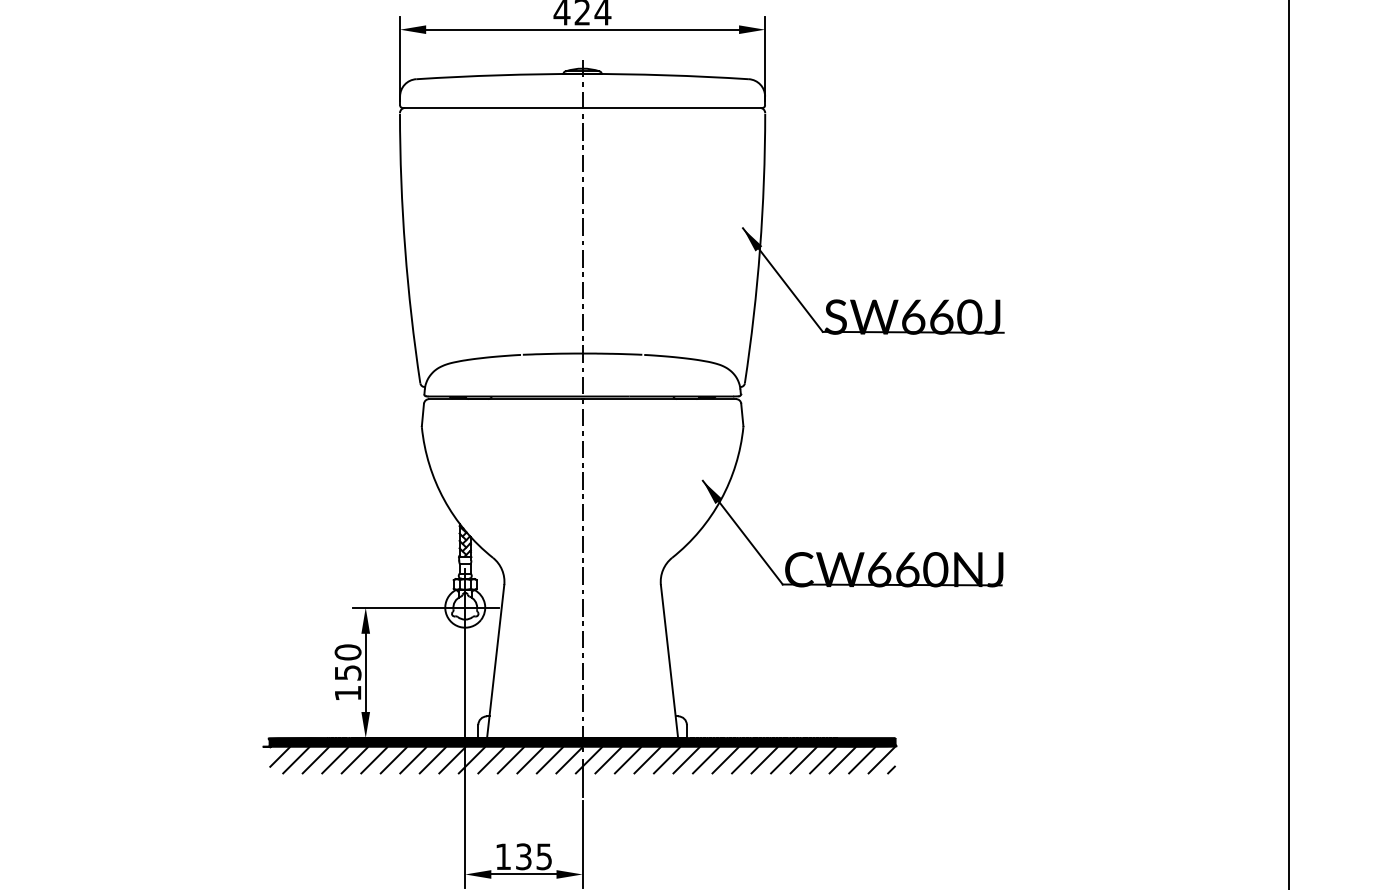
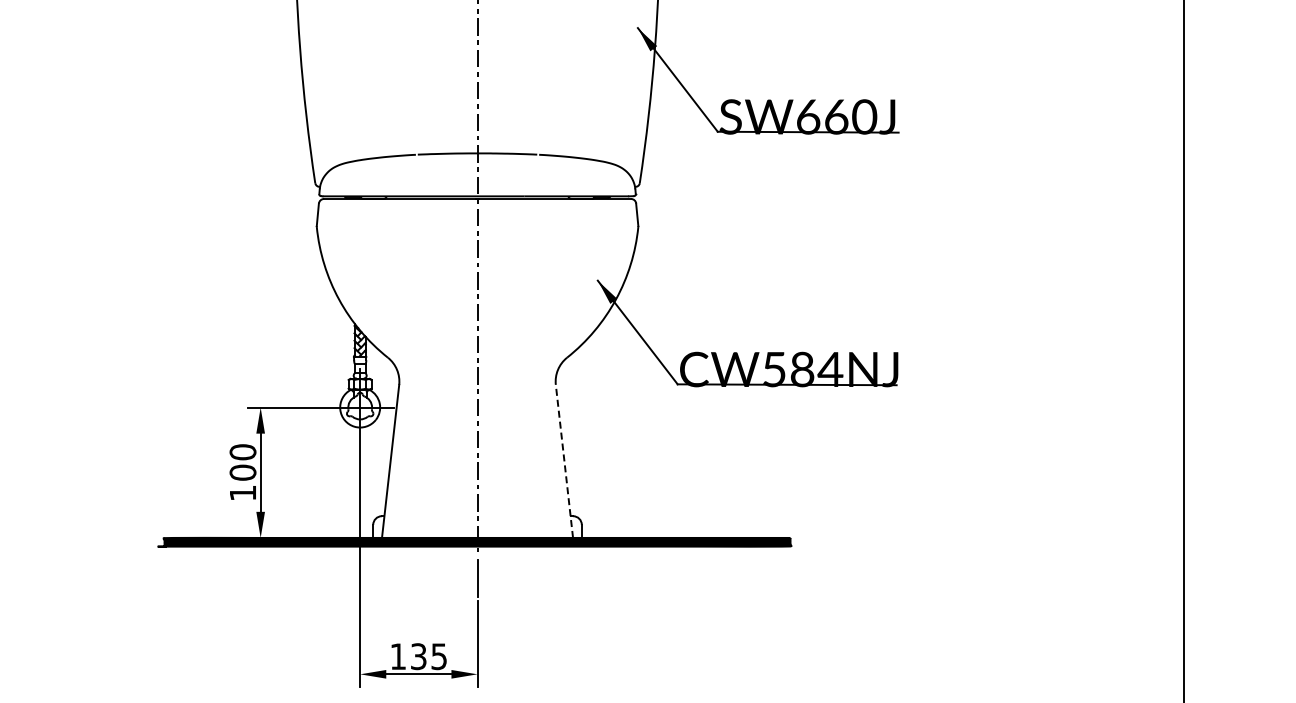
text: (908, 569) -> (803, 369), CW660NJ -> CW584NJ
line: (669, 661) -> (564, 461), solid -> dashed
text: (347, 672) -> (242, 472), 150 -> 100
hatch: (582, 760) -> (477, 560), removed

